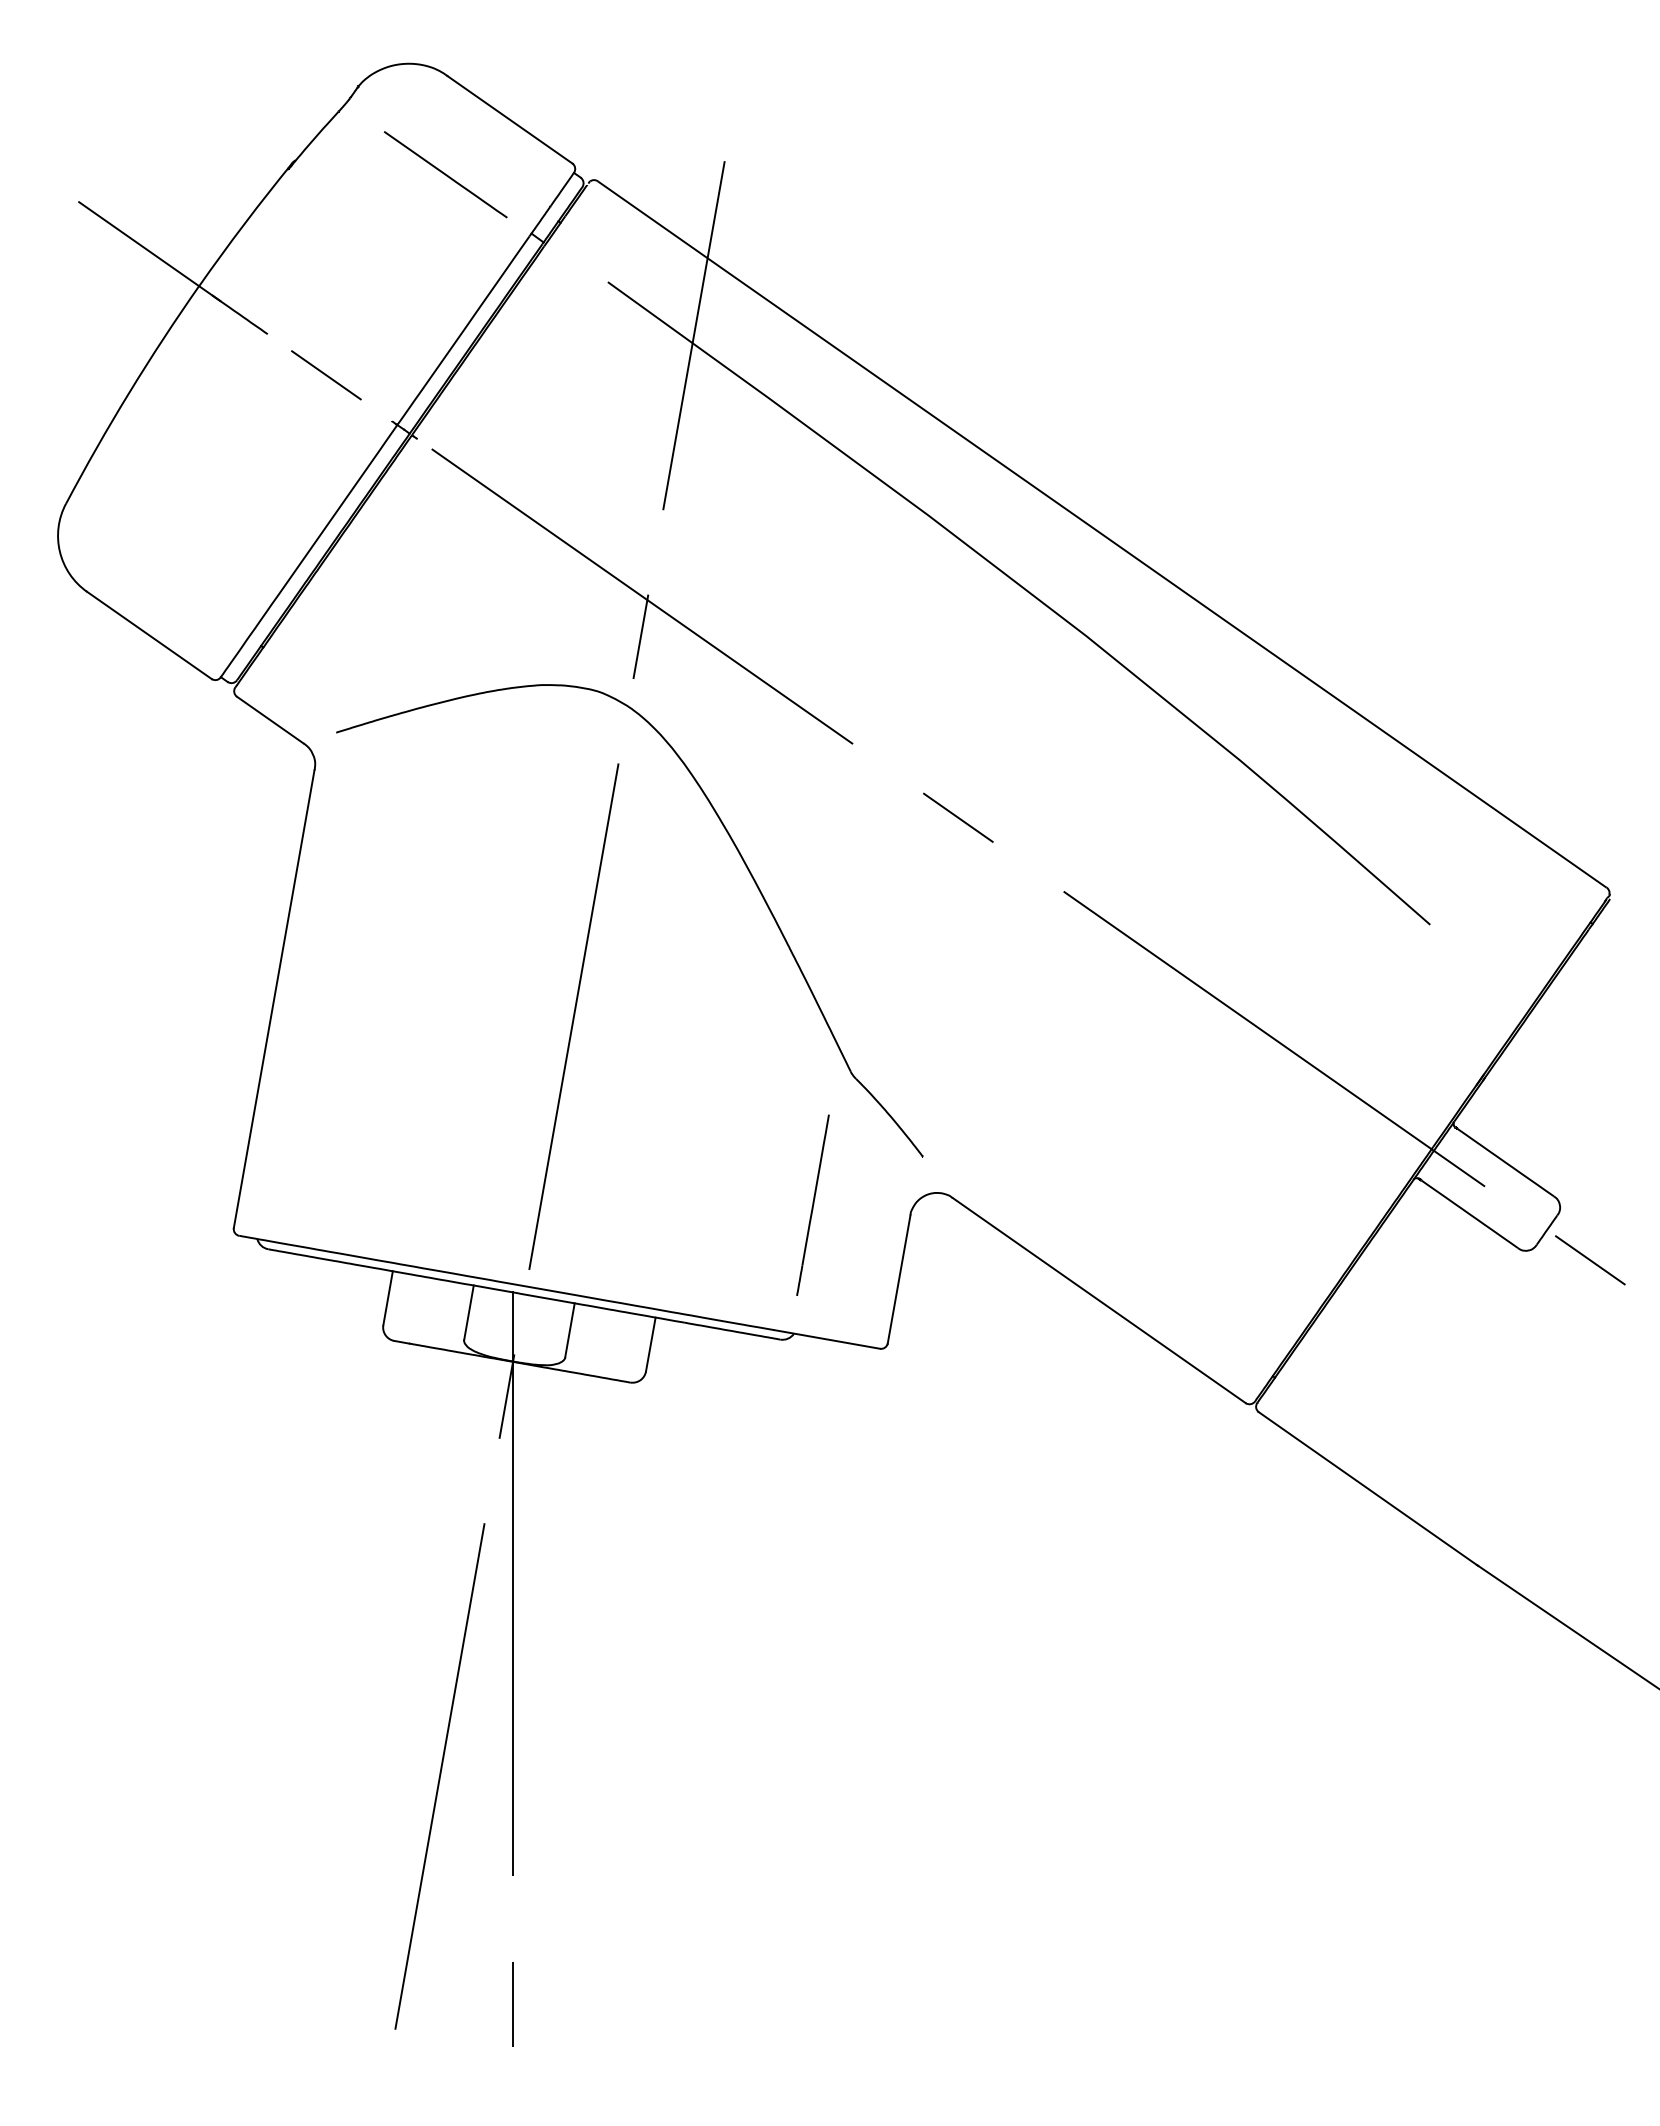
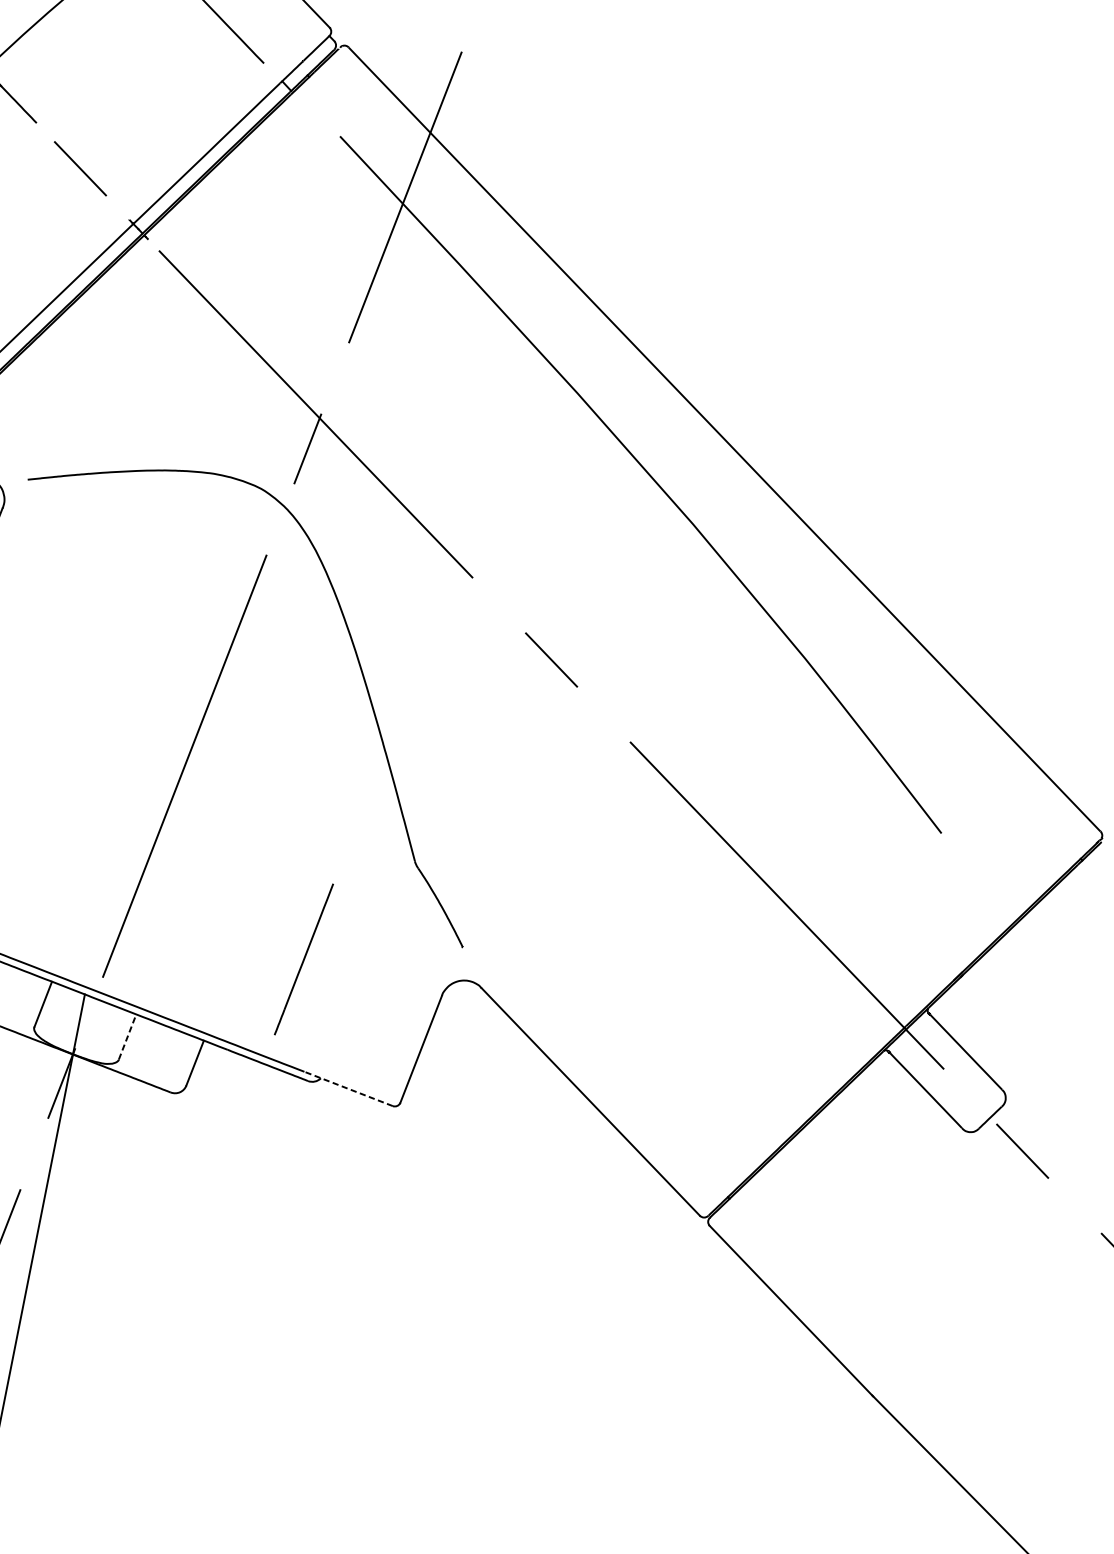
line: (812, 1204) -> (303, 958), moved
line: (570, 1329) -> (128, 1036), solid -> dashed
line: (827, 1339) -> (348, 1089), solid -> dashed

